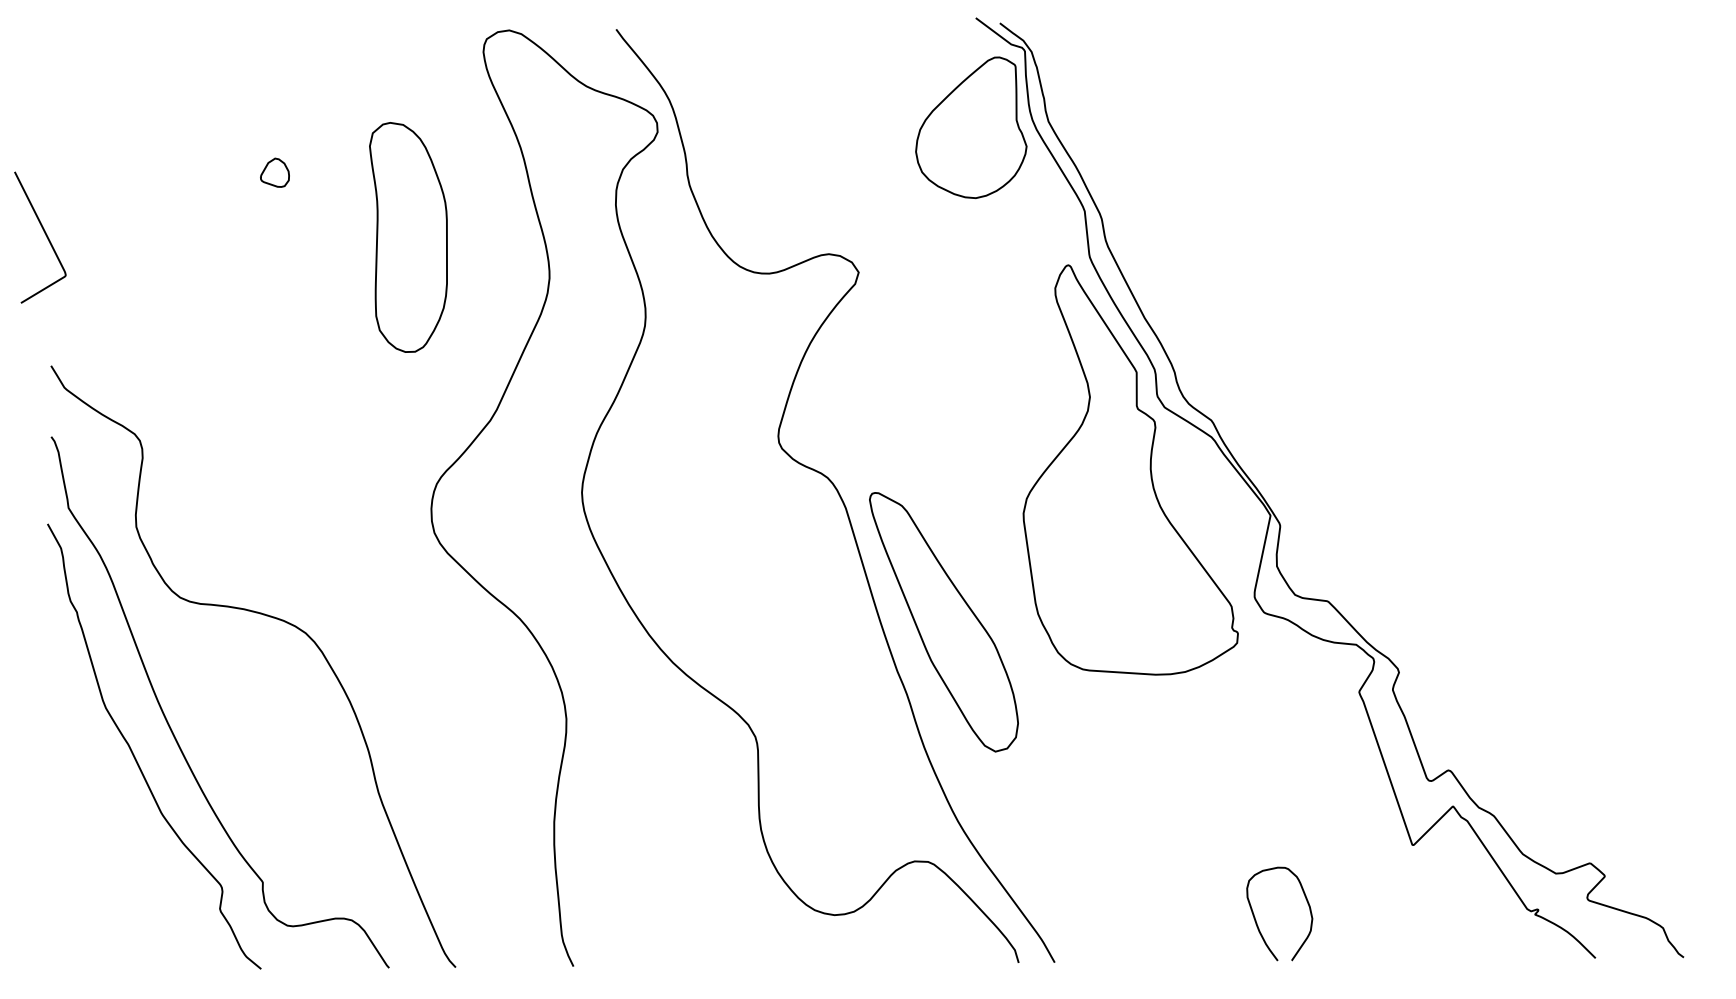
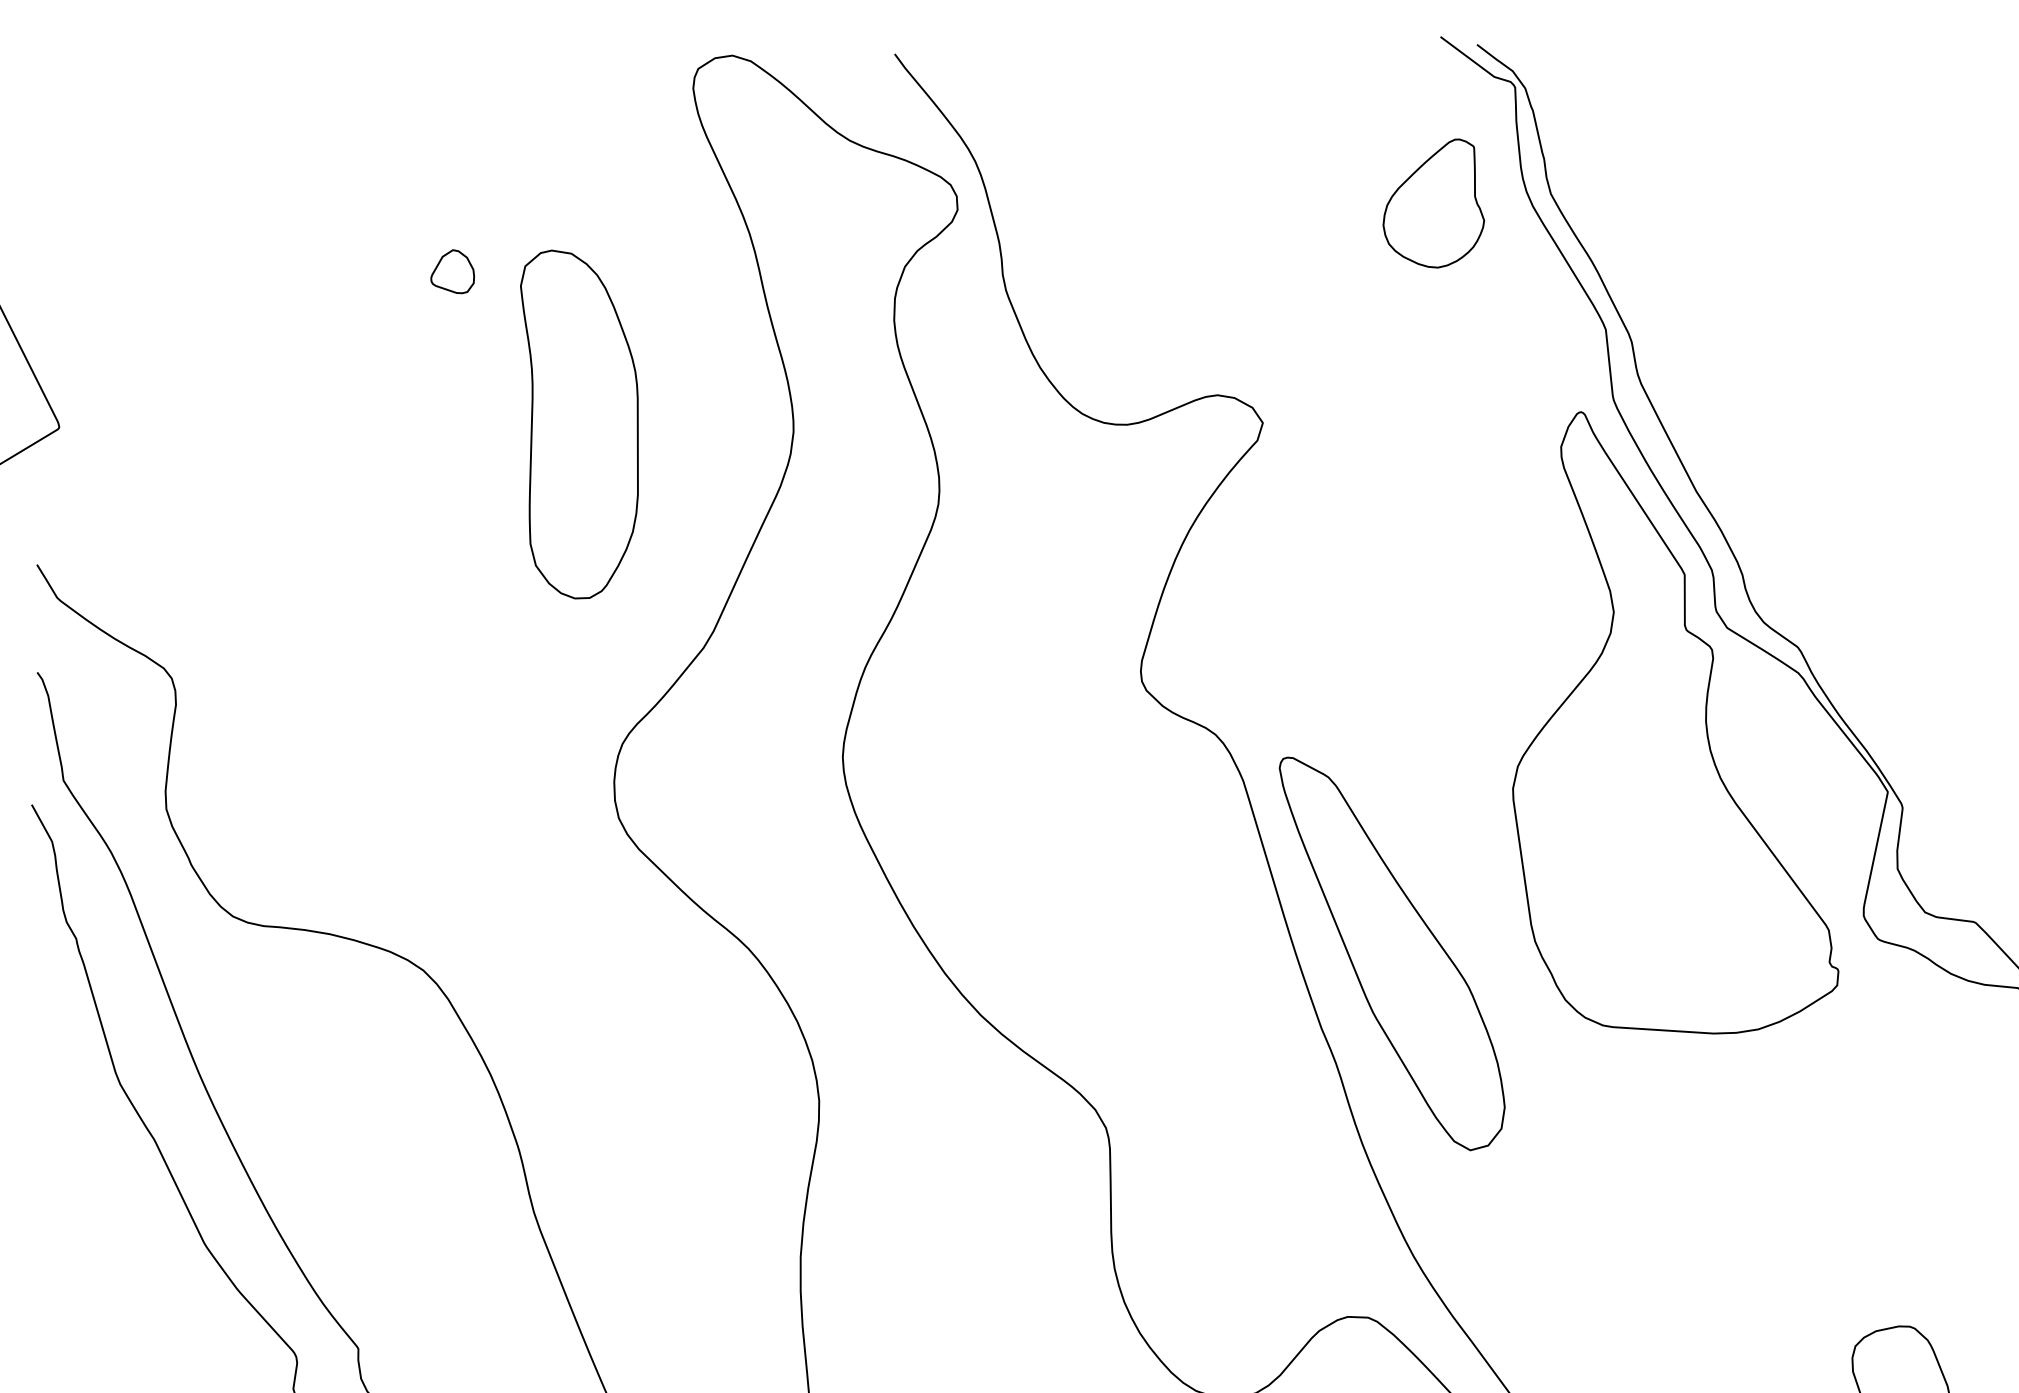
part: (971, 127) -> (1433, 202), size x0.6
part: (274, 172) -> (451, 271), moved
part: (408, 237) -> (579, 424), moved

